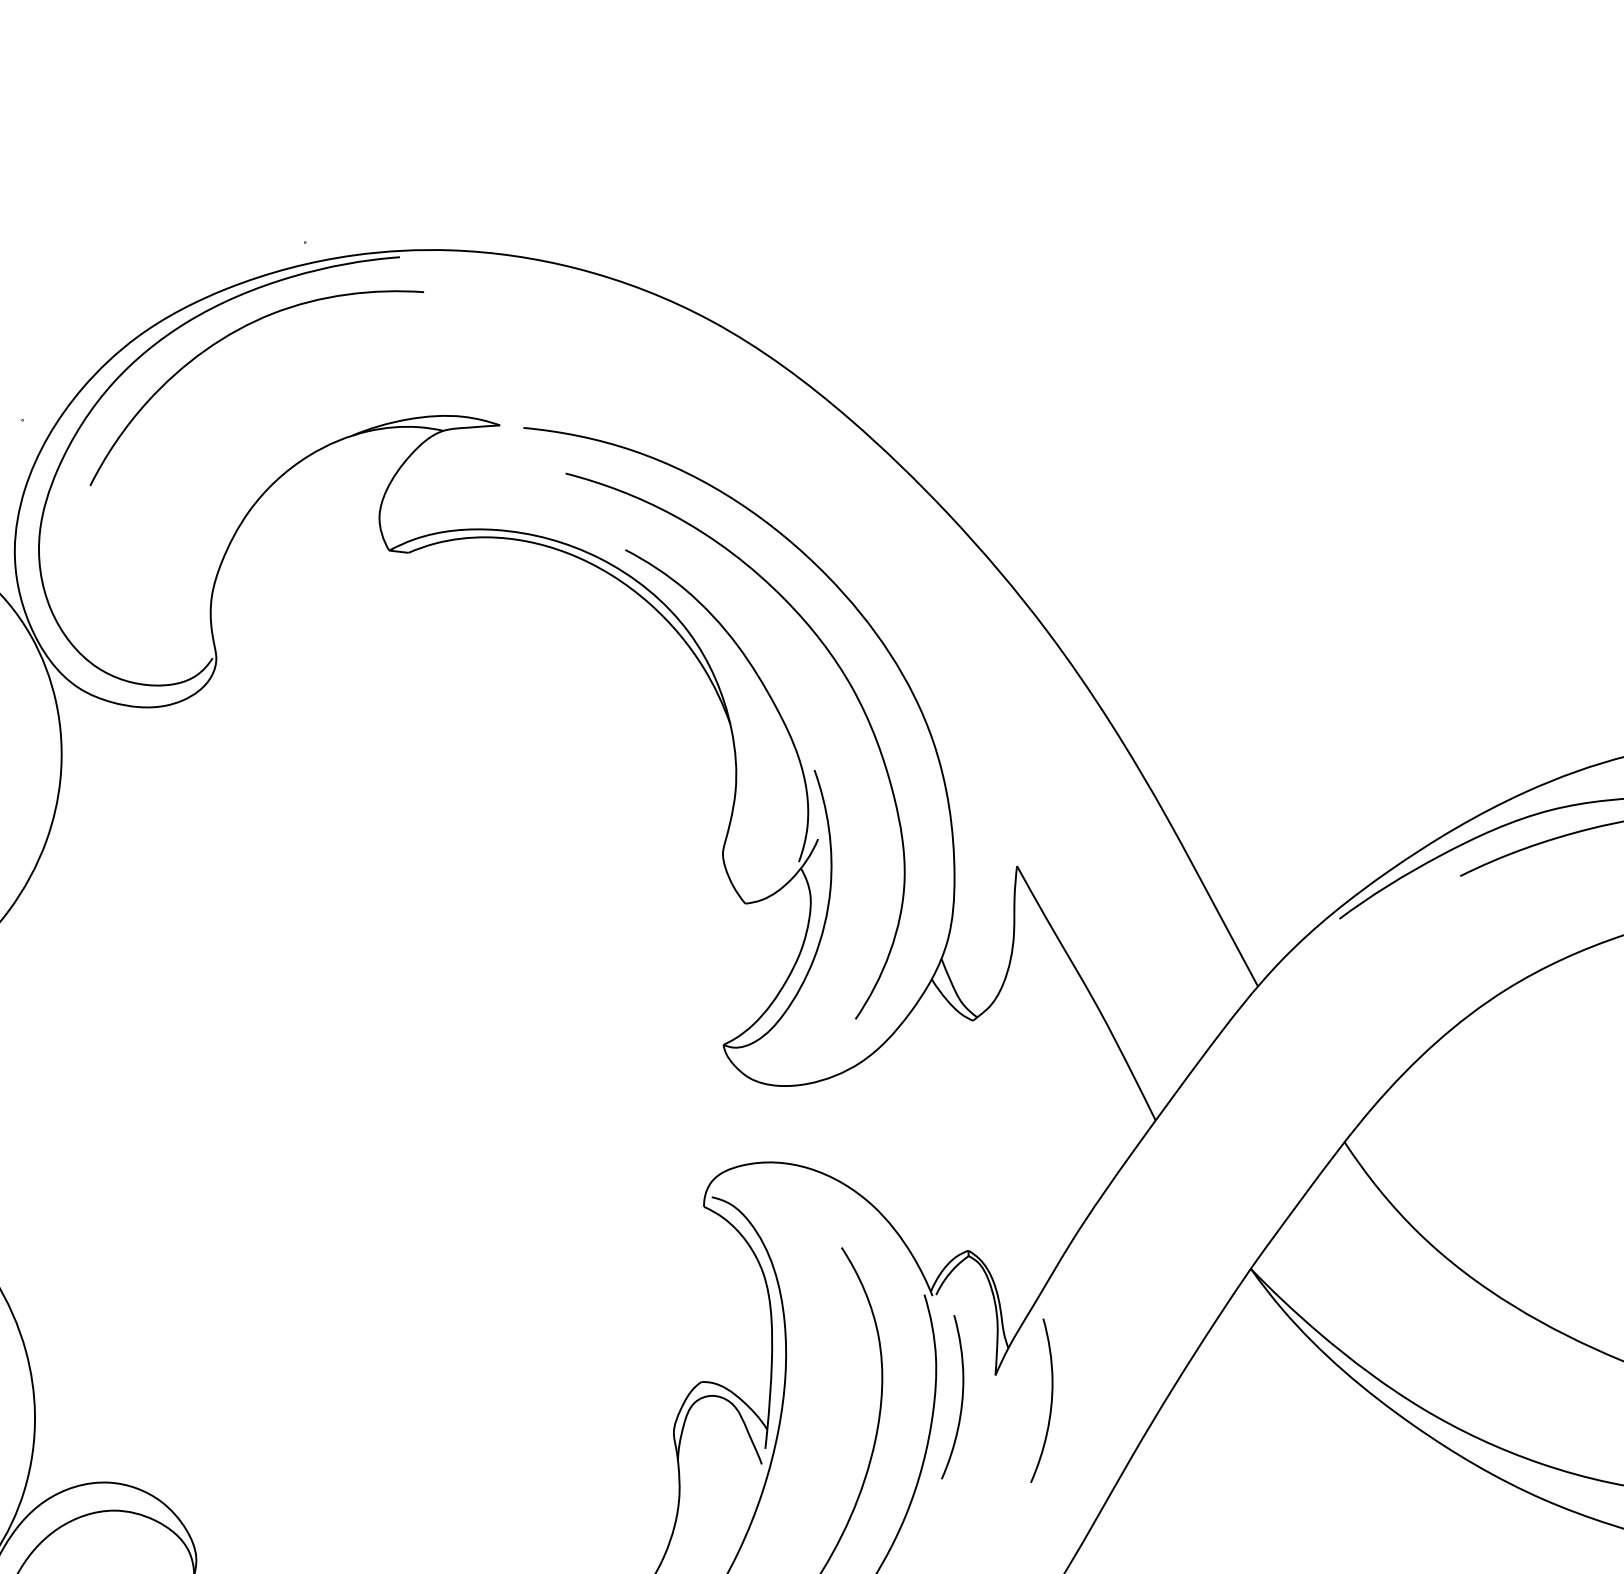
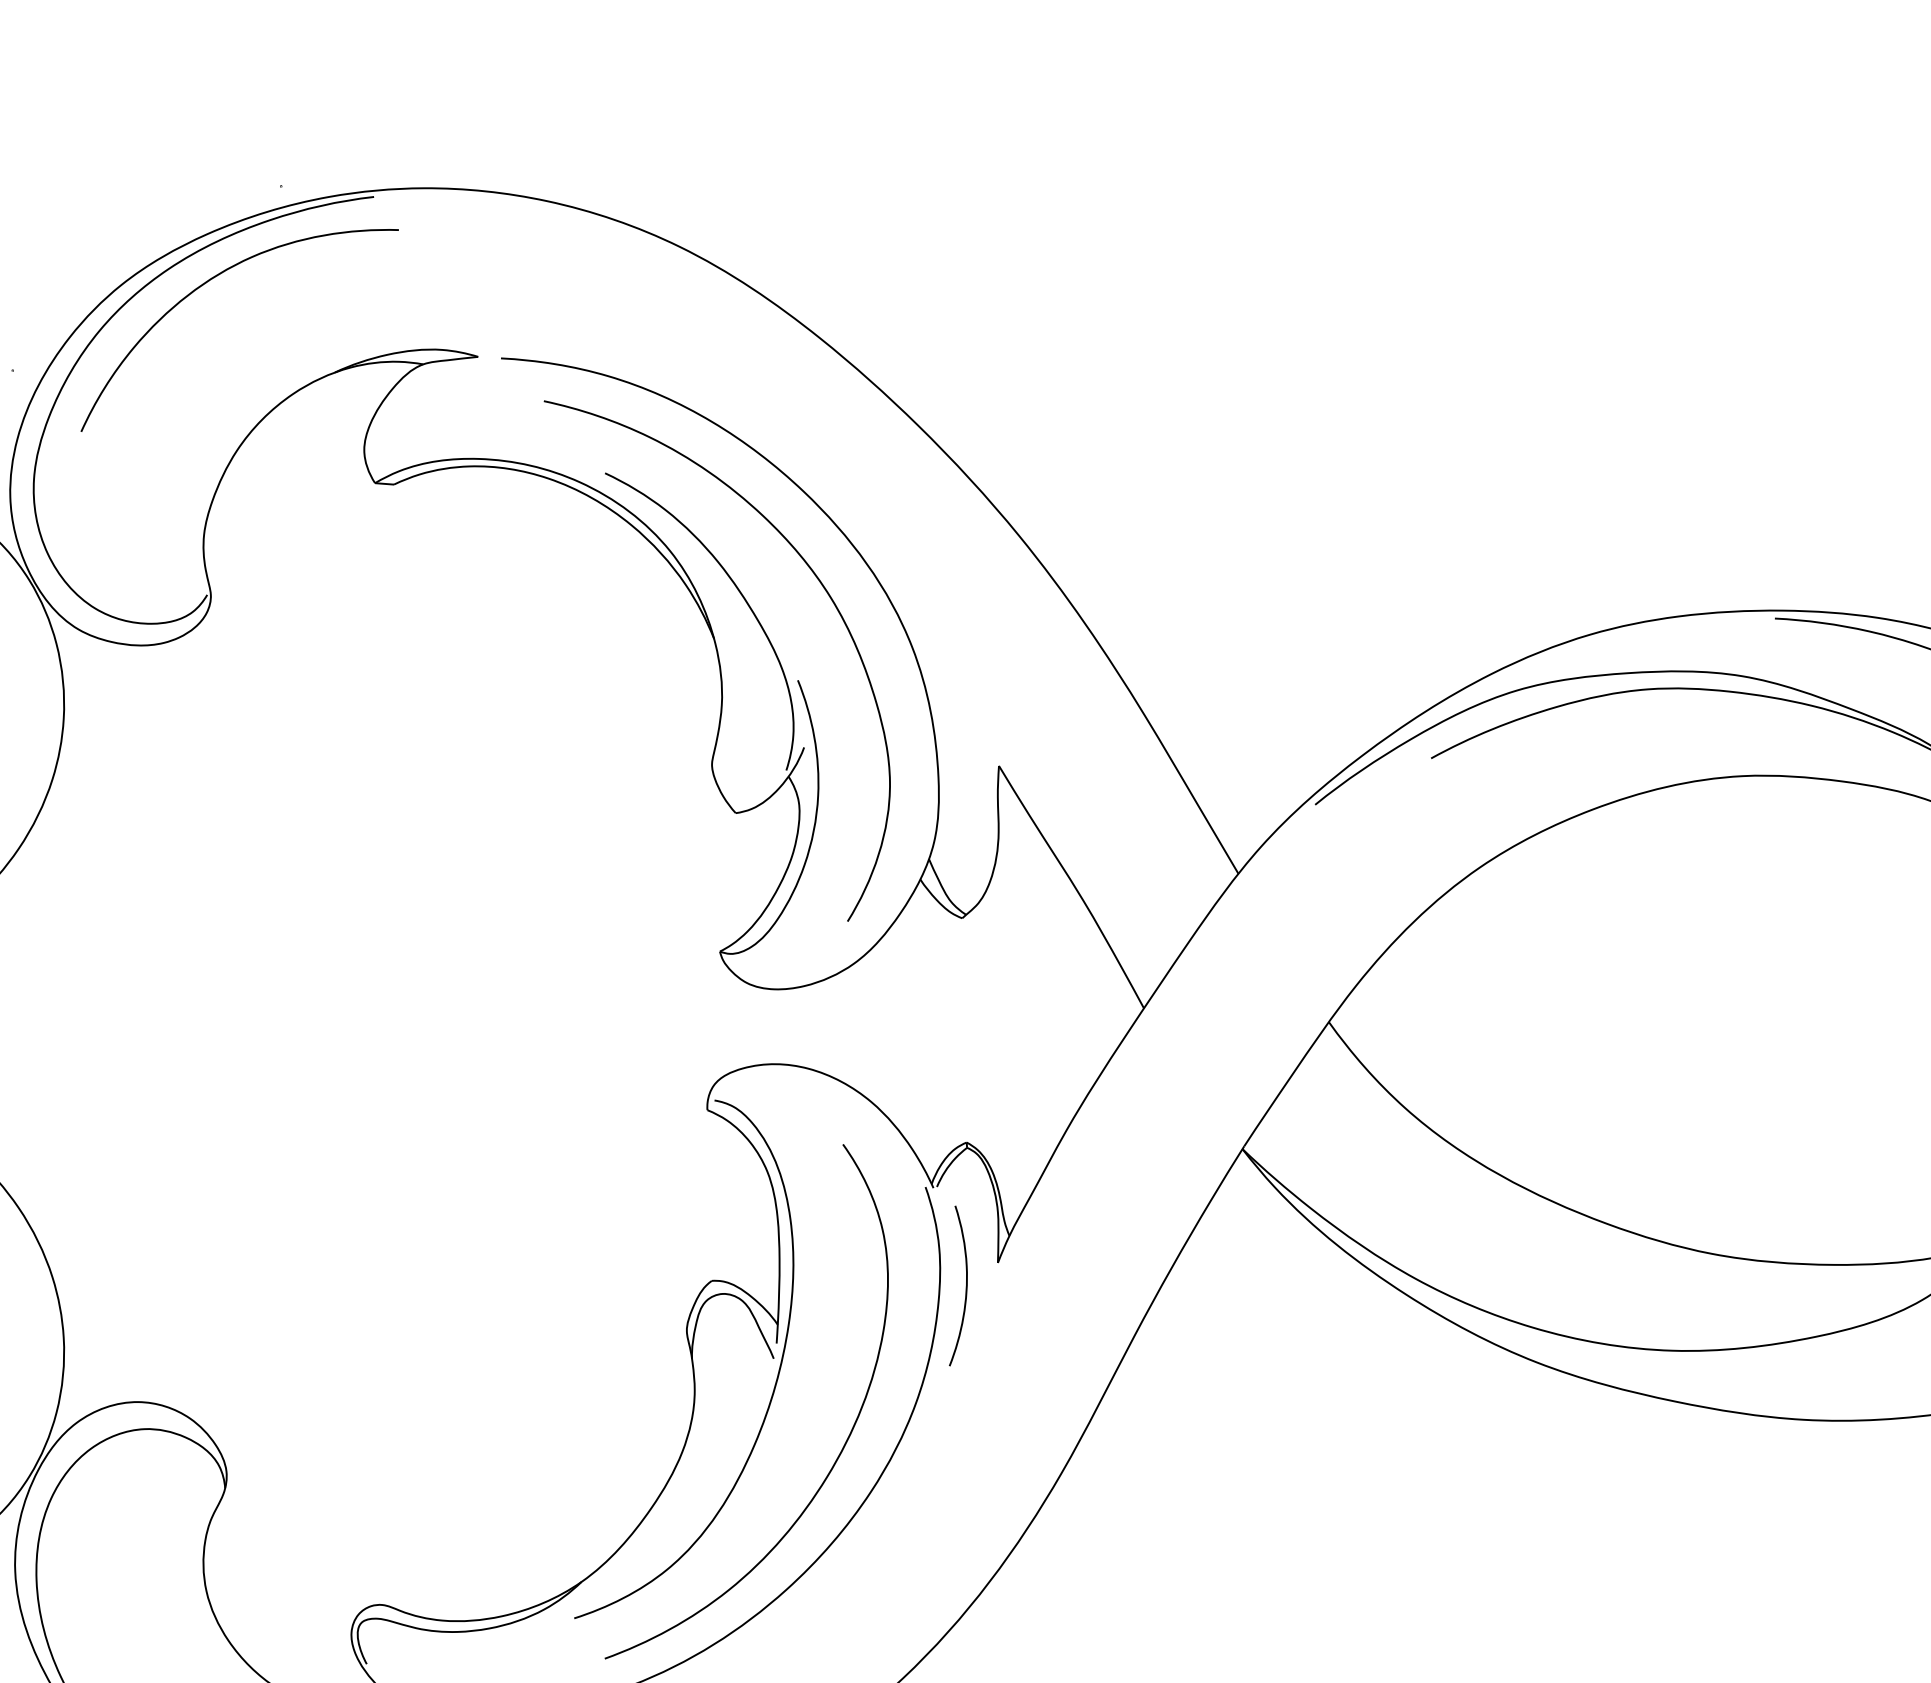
curve: (1050, 1401) -> (1052, 1286), removed

